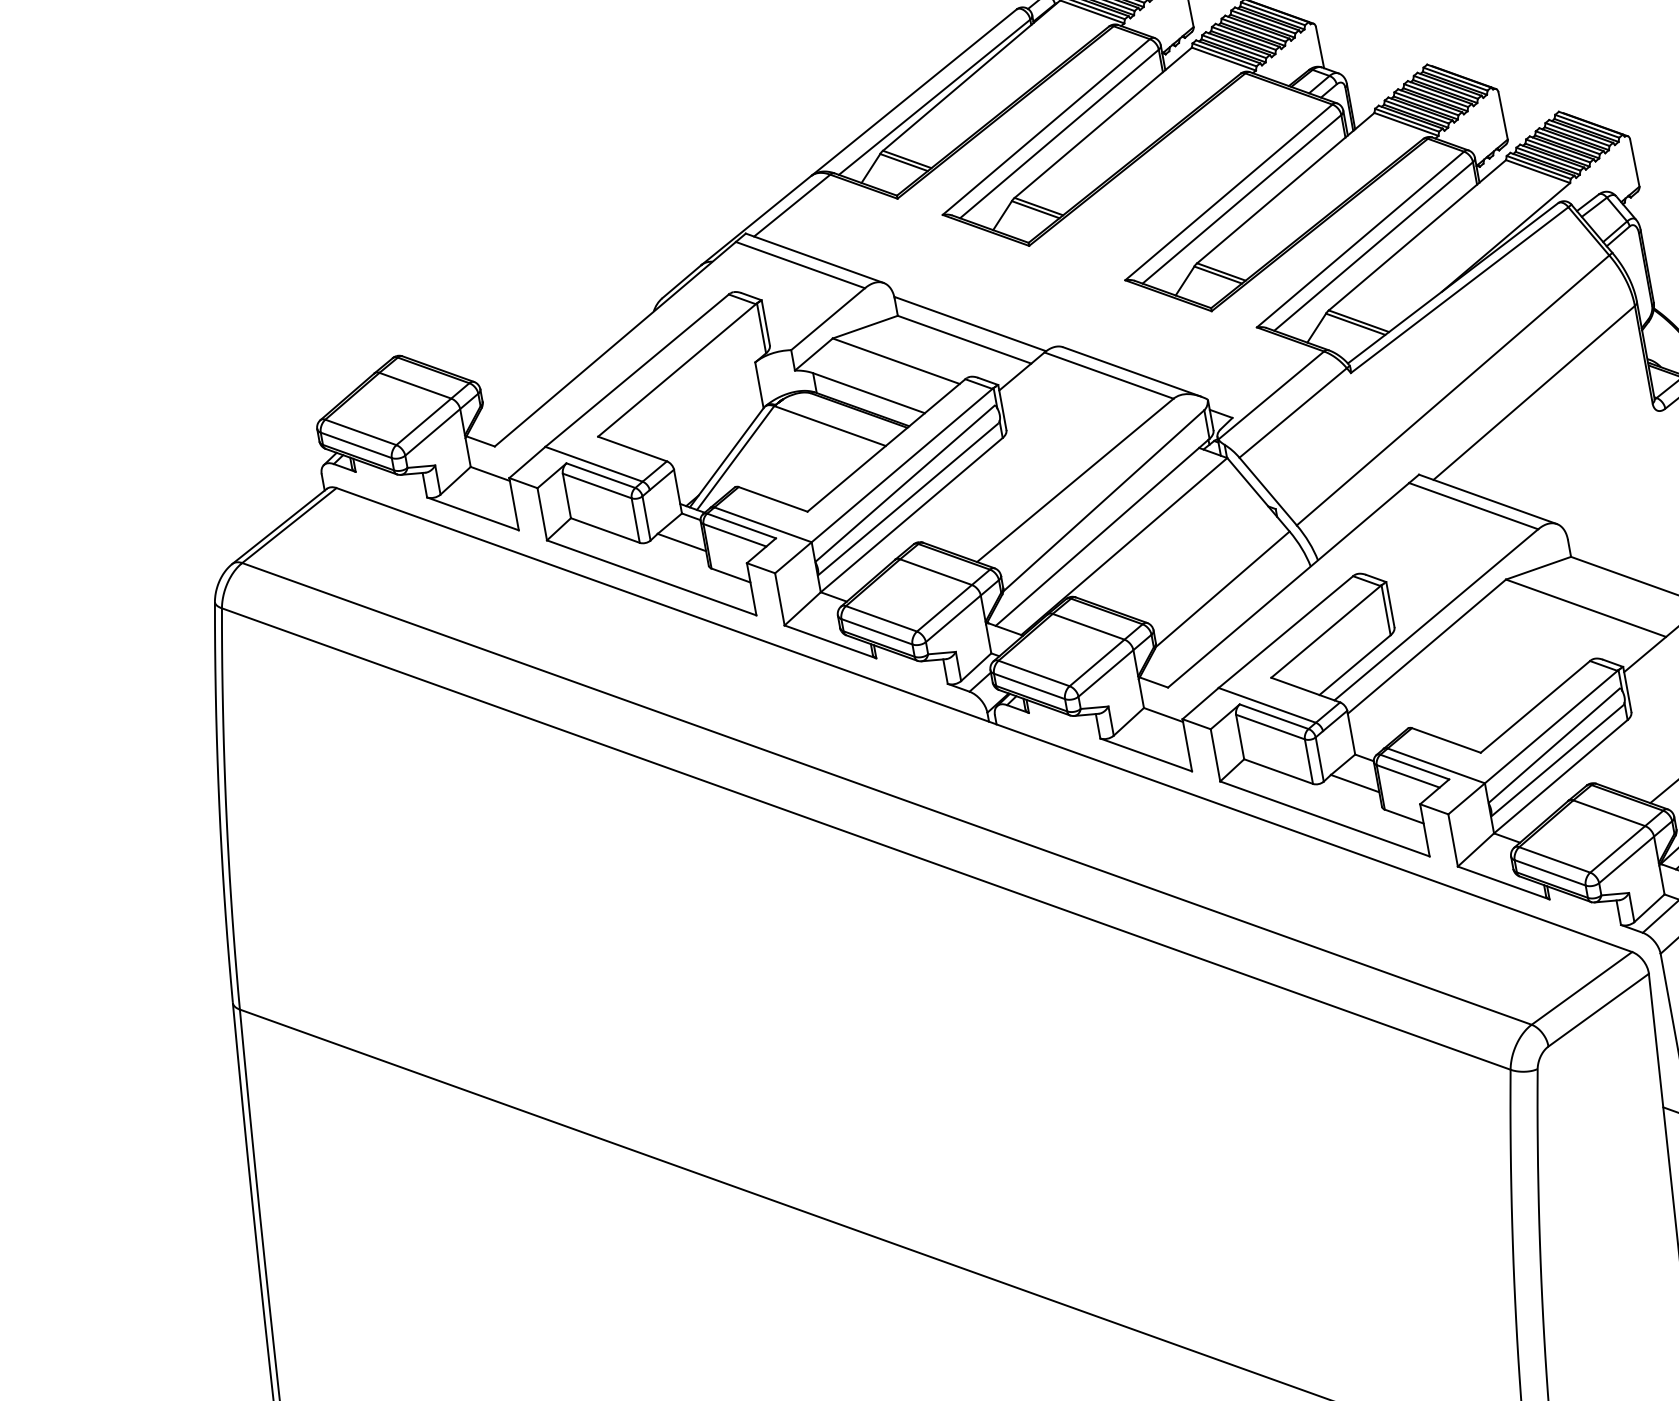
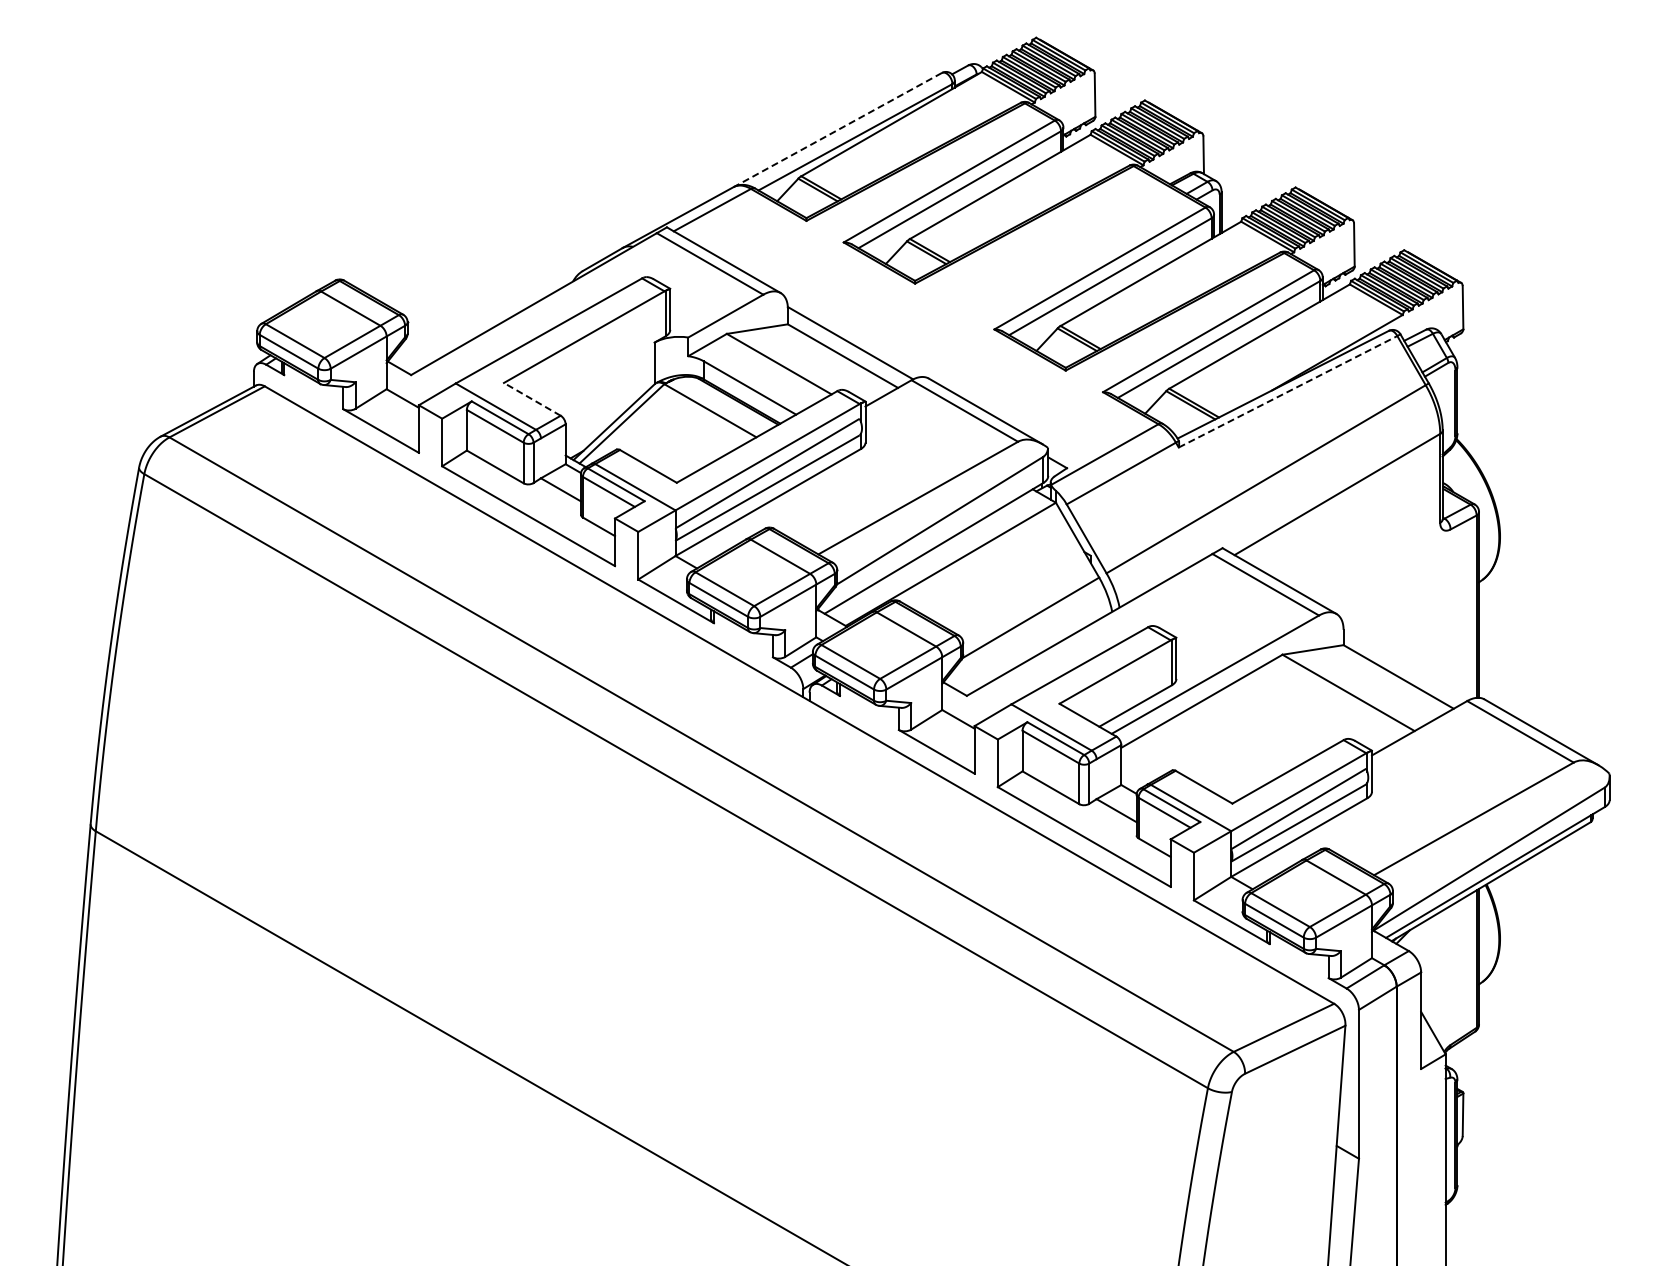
line: (914, 92) -> (838, 129), solid -> dashed
line: (1460, 289) -> (1288, 391), solid -> dashed
line: (632, 449) -> (532, 399), solid -> dashed

